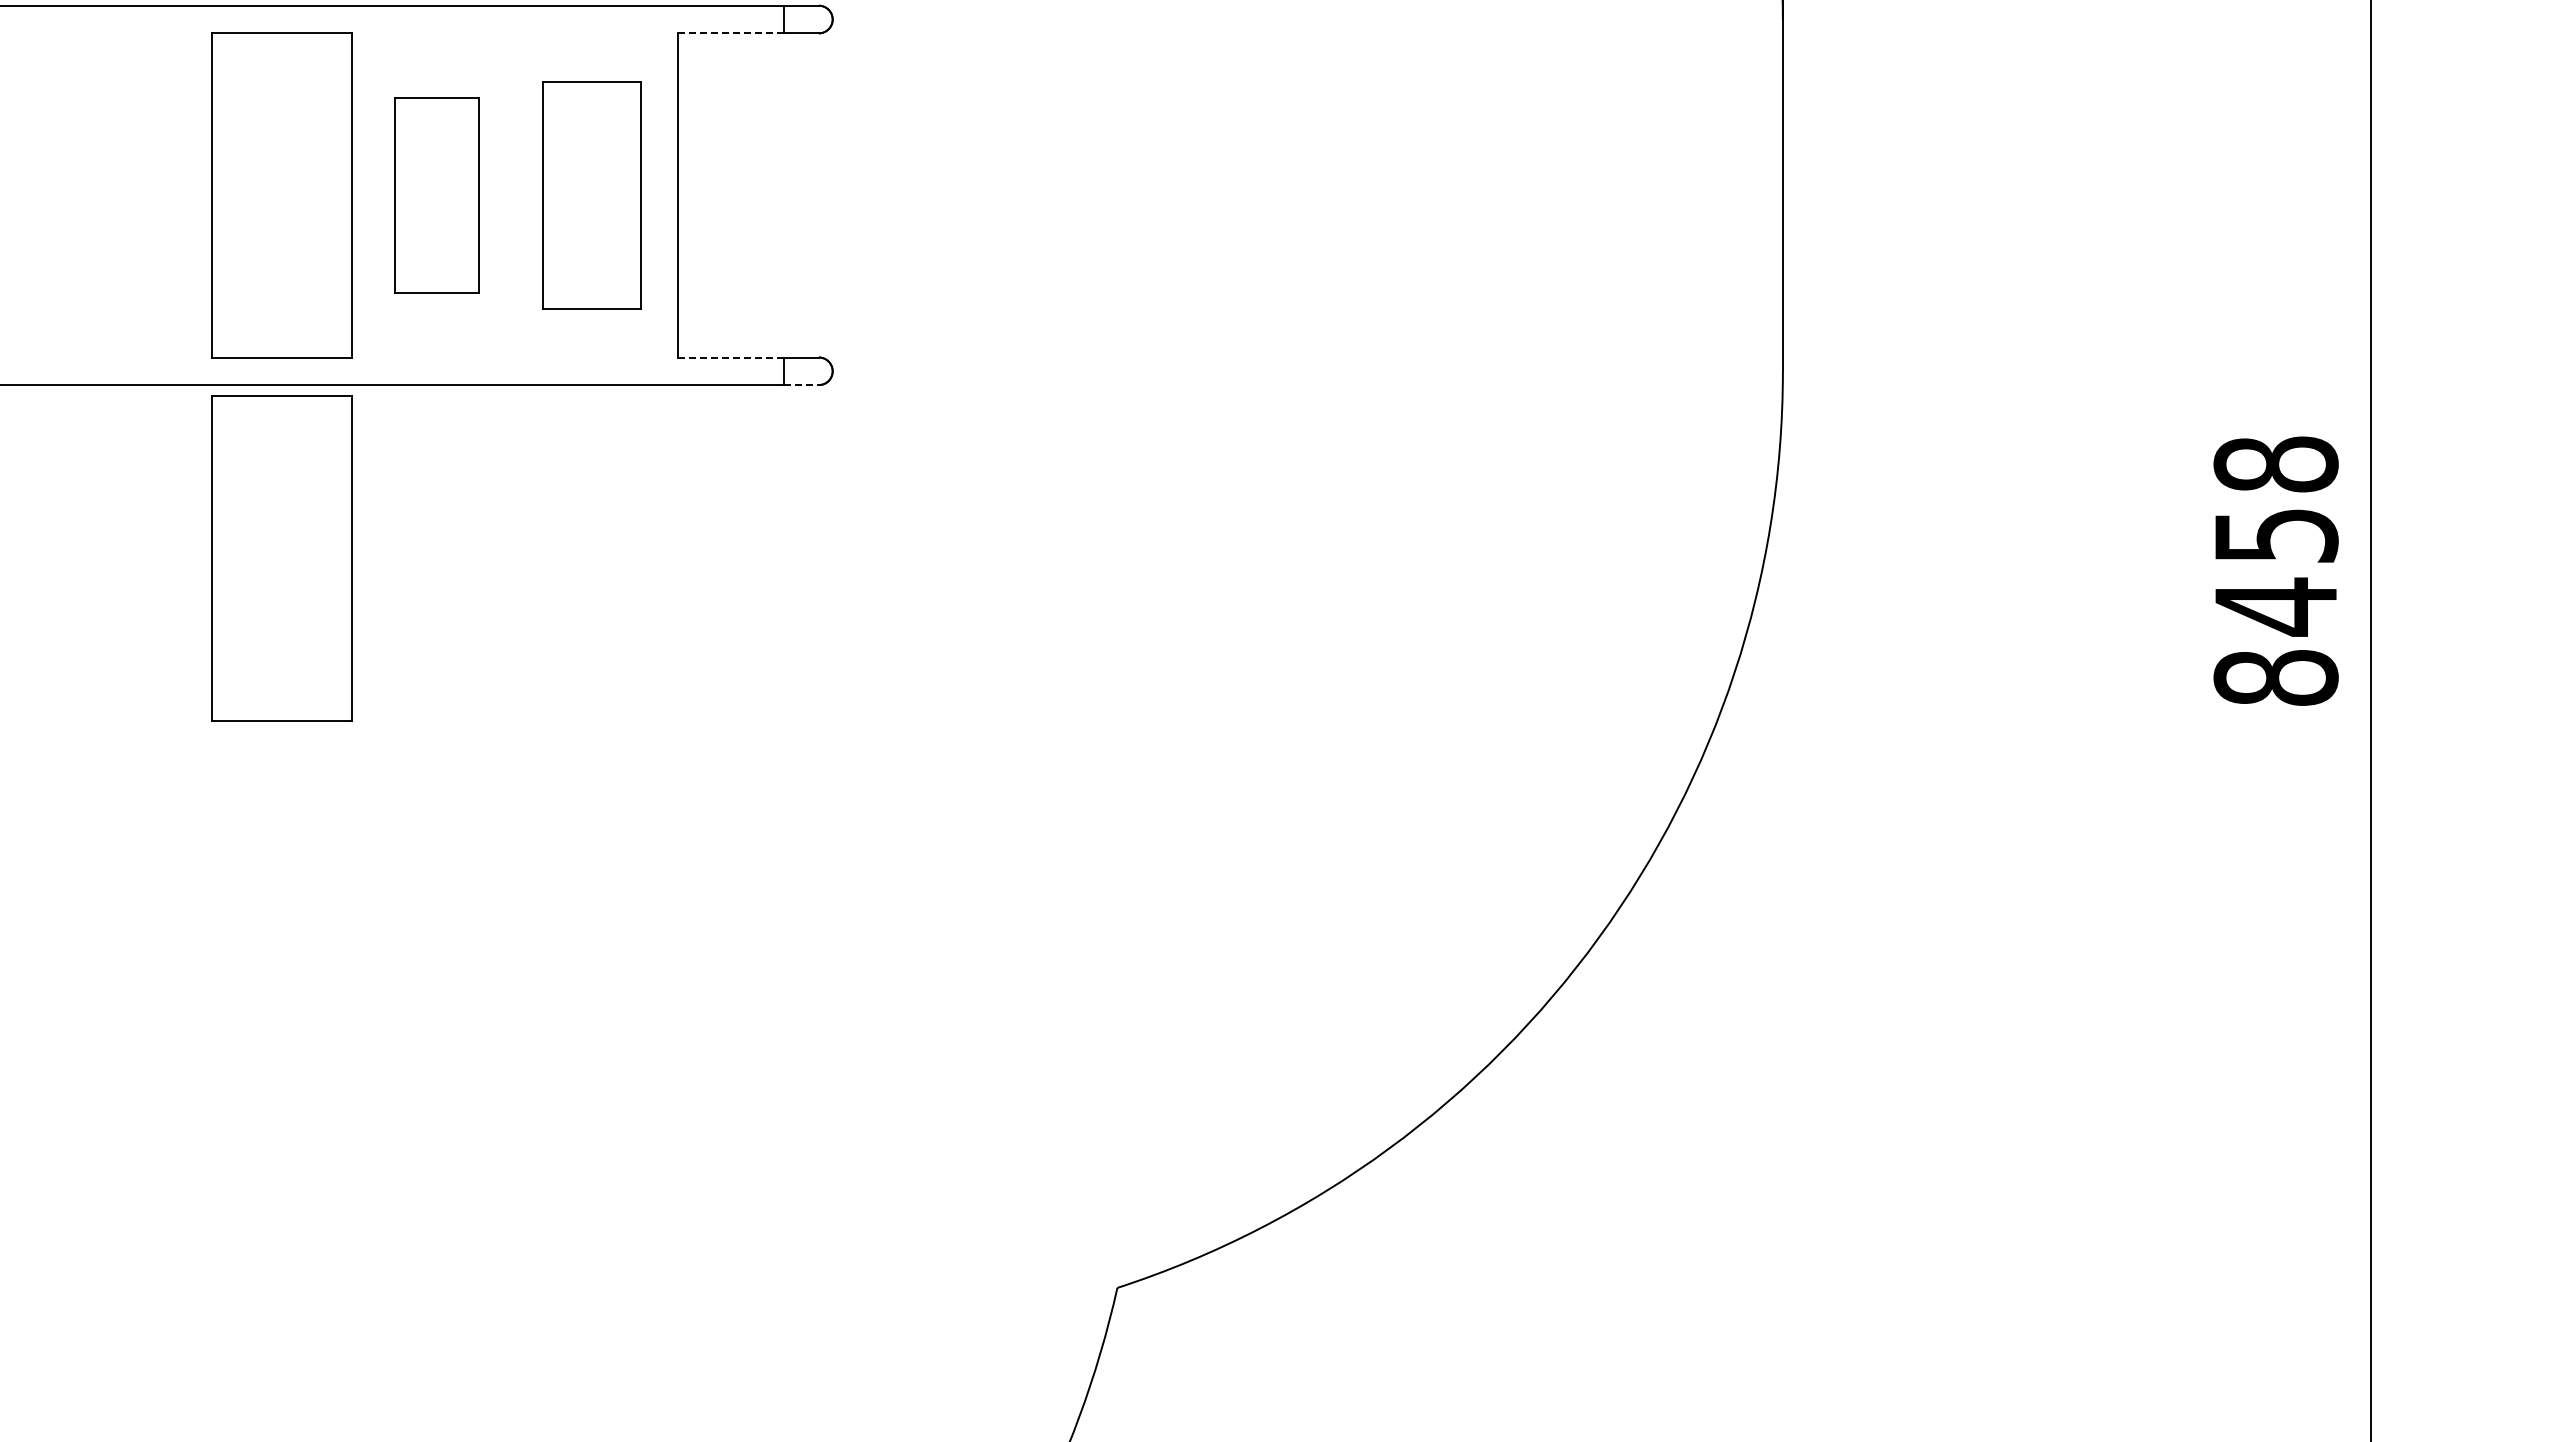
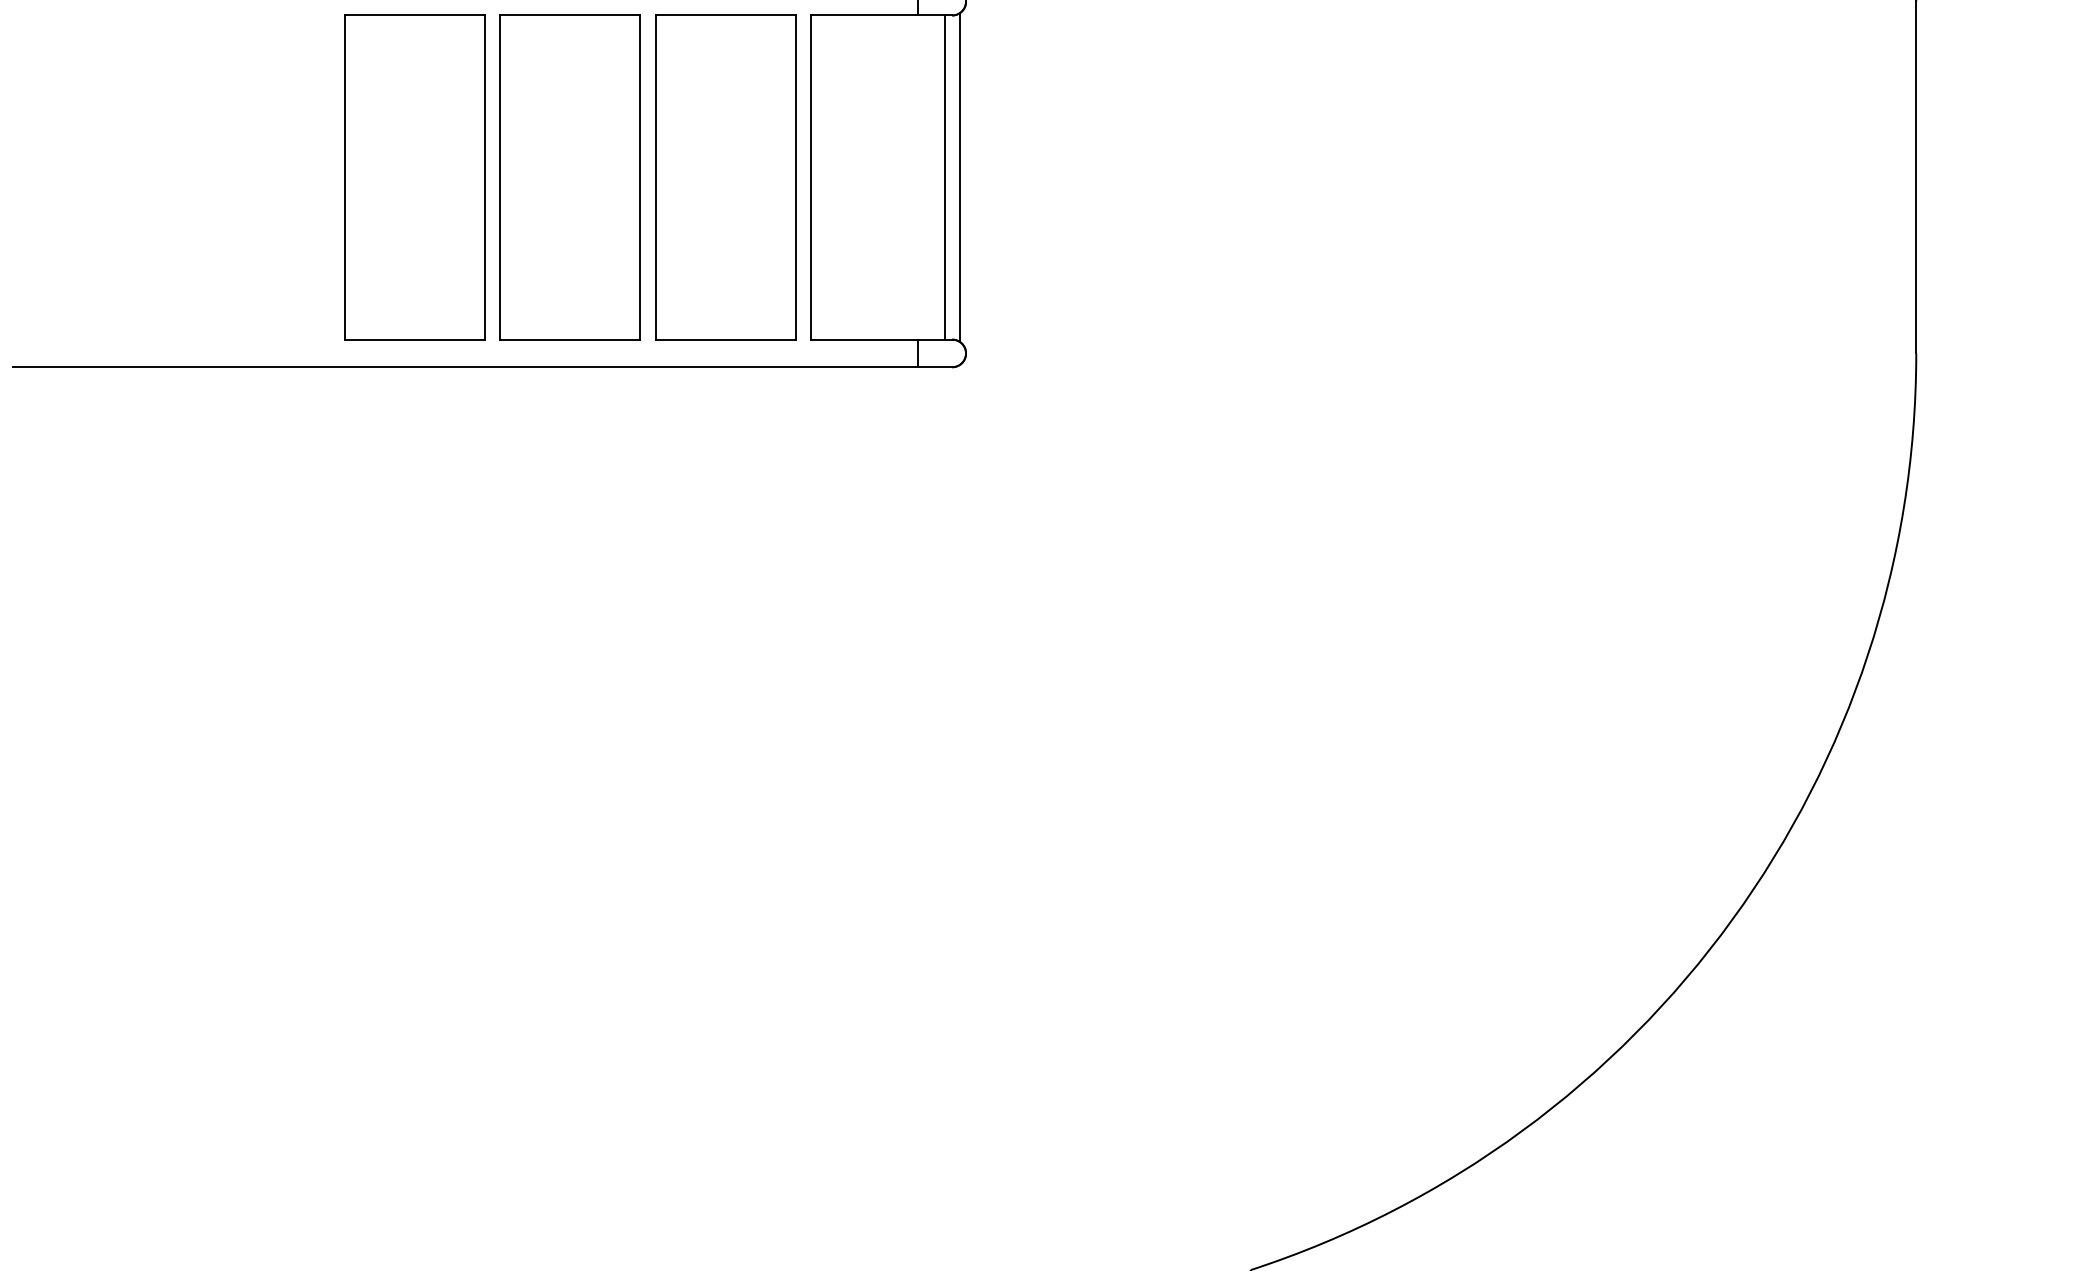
line: (731, 33) -> (864, 15), dashed -> solid
line: (826, 194) -> (959, 176), added
part: (436, 195) -> (569, 177), size x1.67
part: (591, 195) -> (724, 177), size x1.43
line: (811, 195) -> (944, 177), added
line: (730, 357) -> (863, 339), dashed -> solid
line: (802, 385) -> (935, 367), dashed -> solid
part: (281, 558) -> (414, 540), removed

